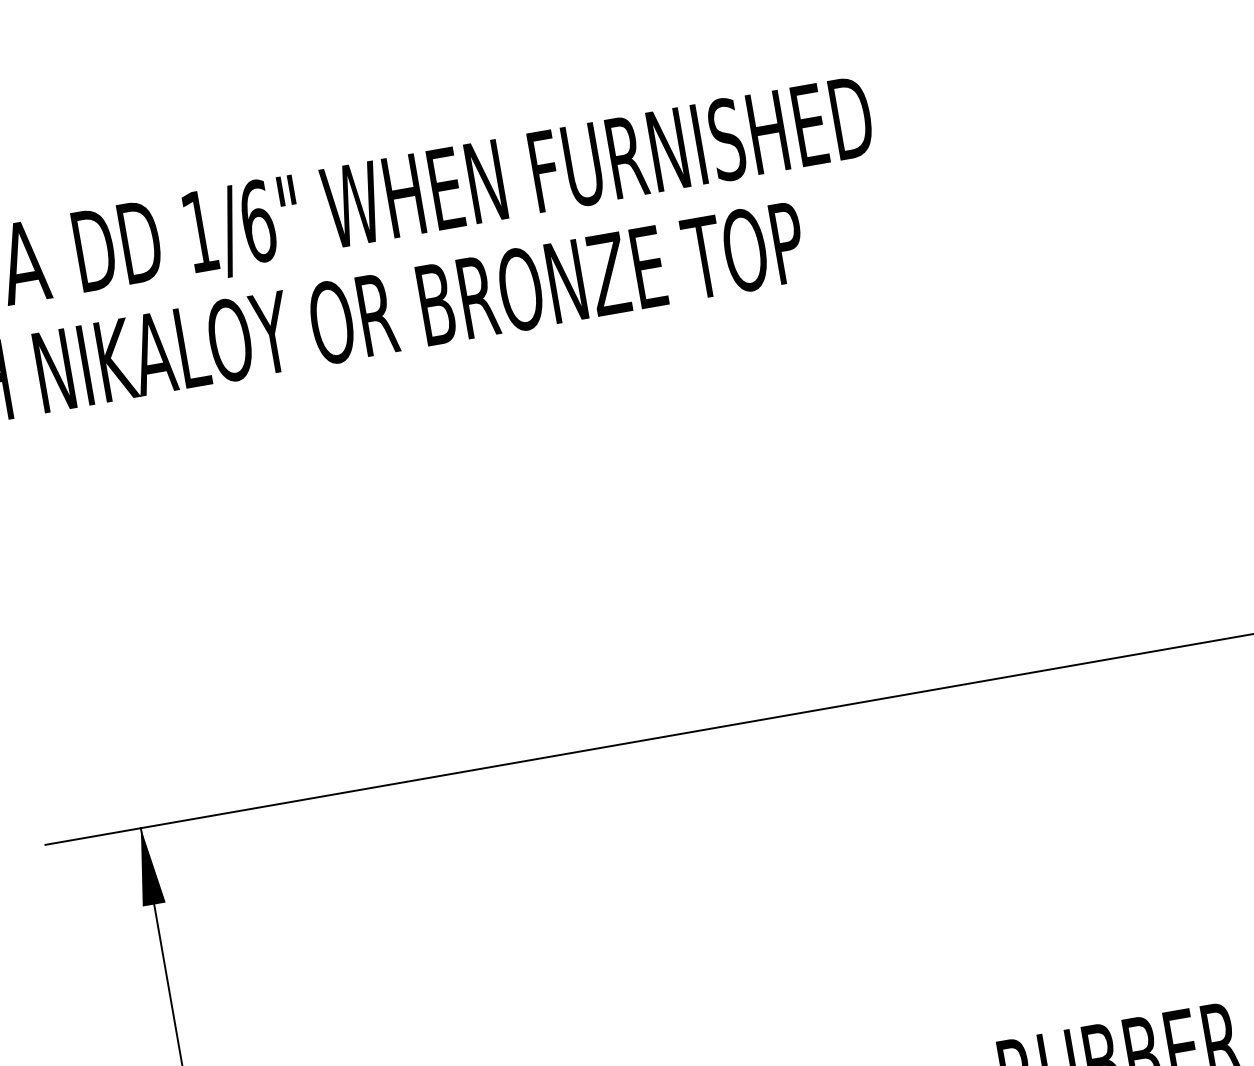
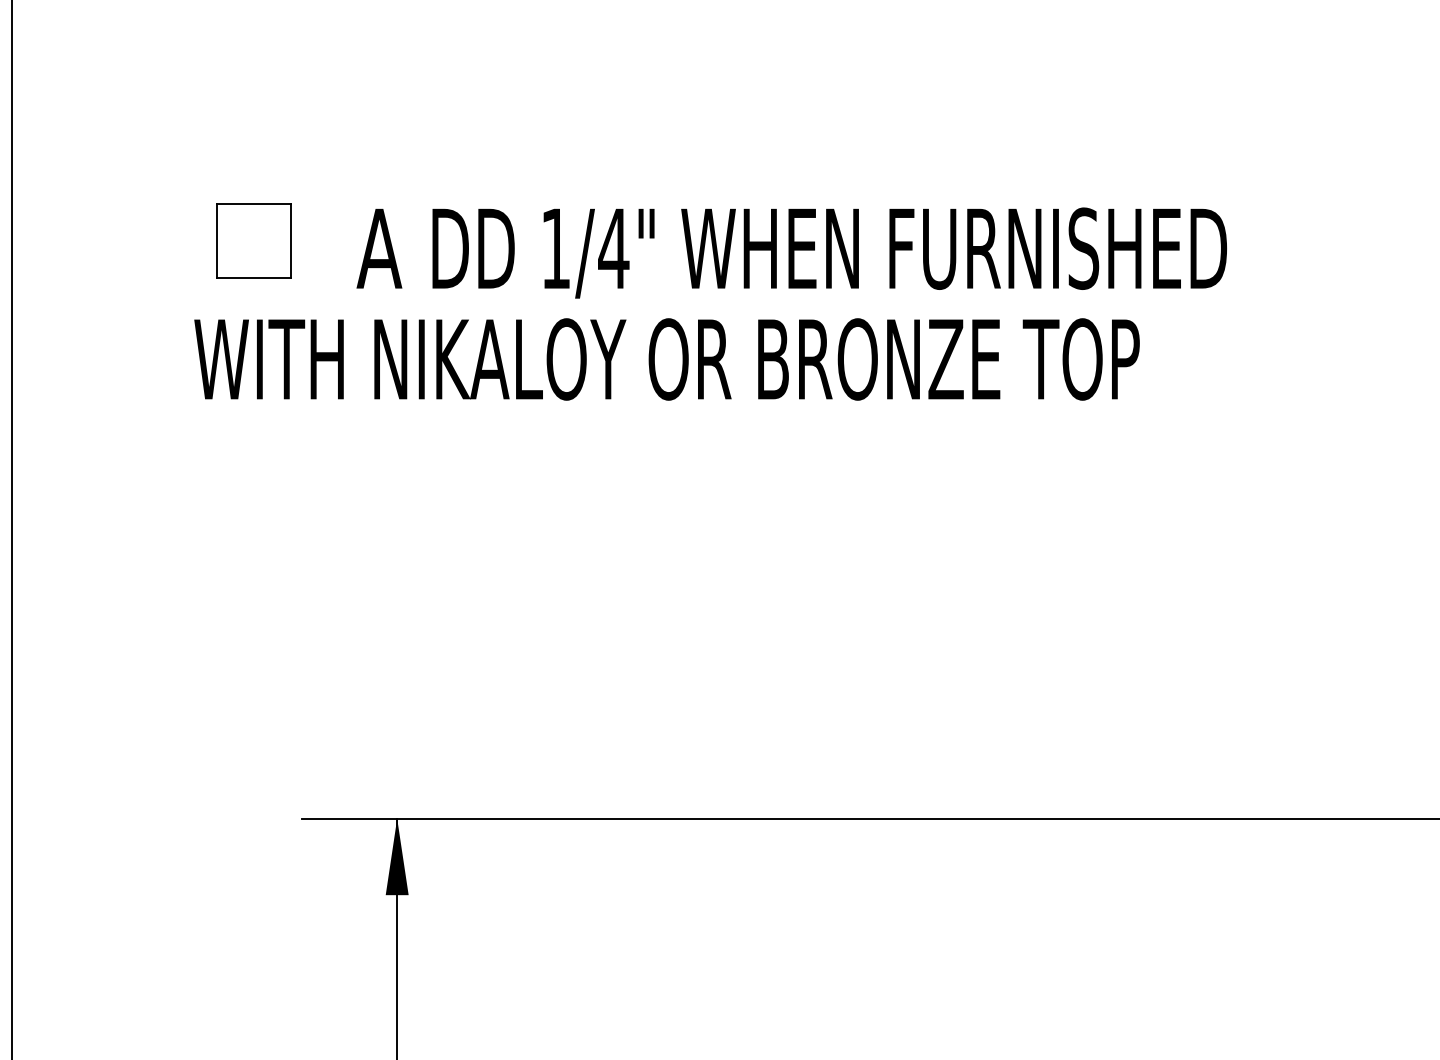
text: (257, 221) -> (613, 248), 1/6" -> 1/4"

